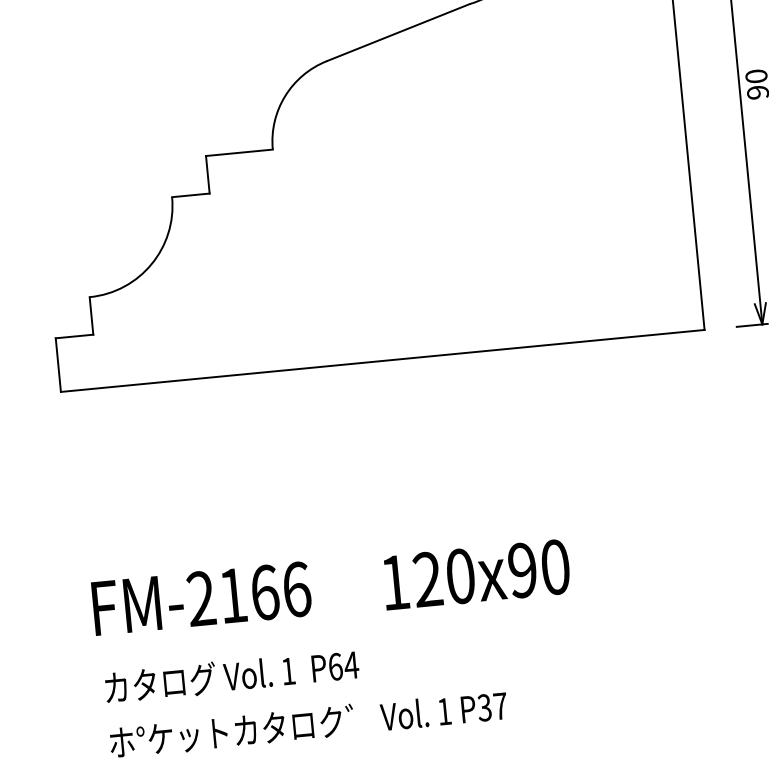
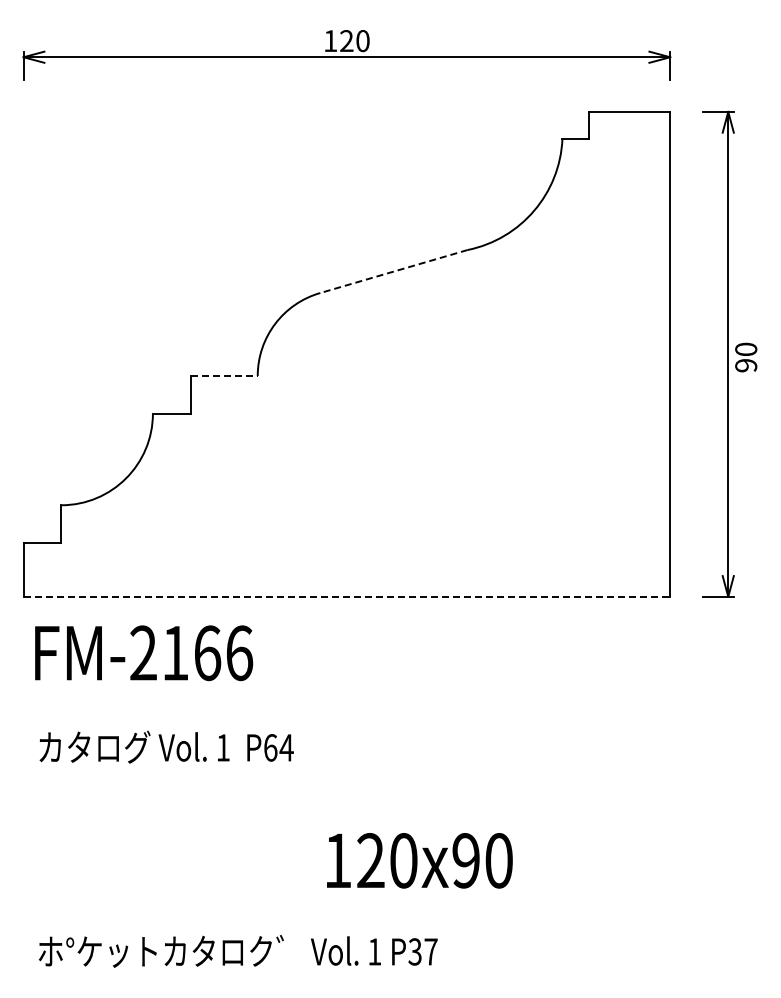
line: (398, 32) -> (394, 271), solid -> dashed
line: (239, 152) -> (224, 375), solid -> dashed
line: (383, 360) -> (347, 596), solid -> dashed
text: (476, 574) -> (419, 860), moved
text: (202, 598) -> (144, 653), moved
text: (231, 675) -> (166, 746), moved

